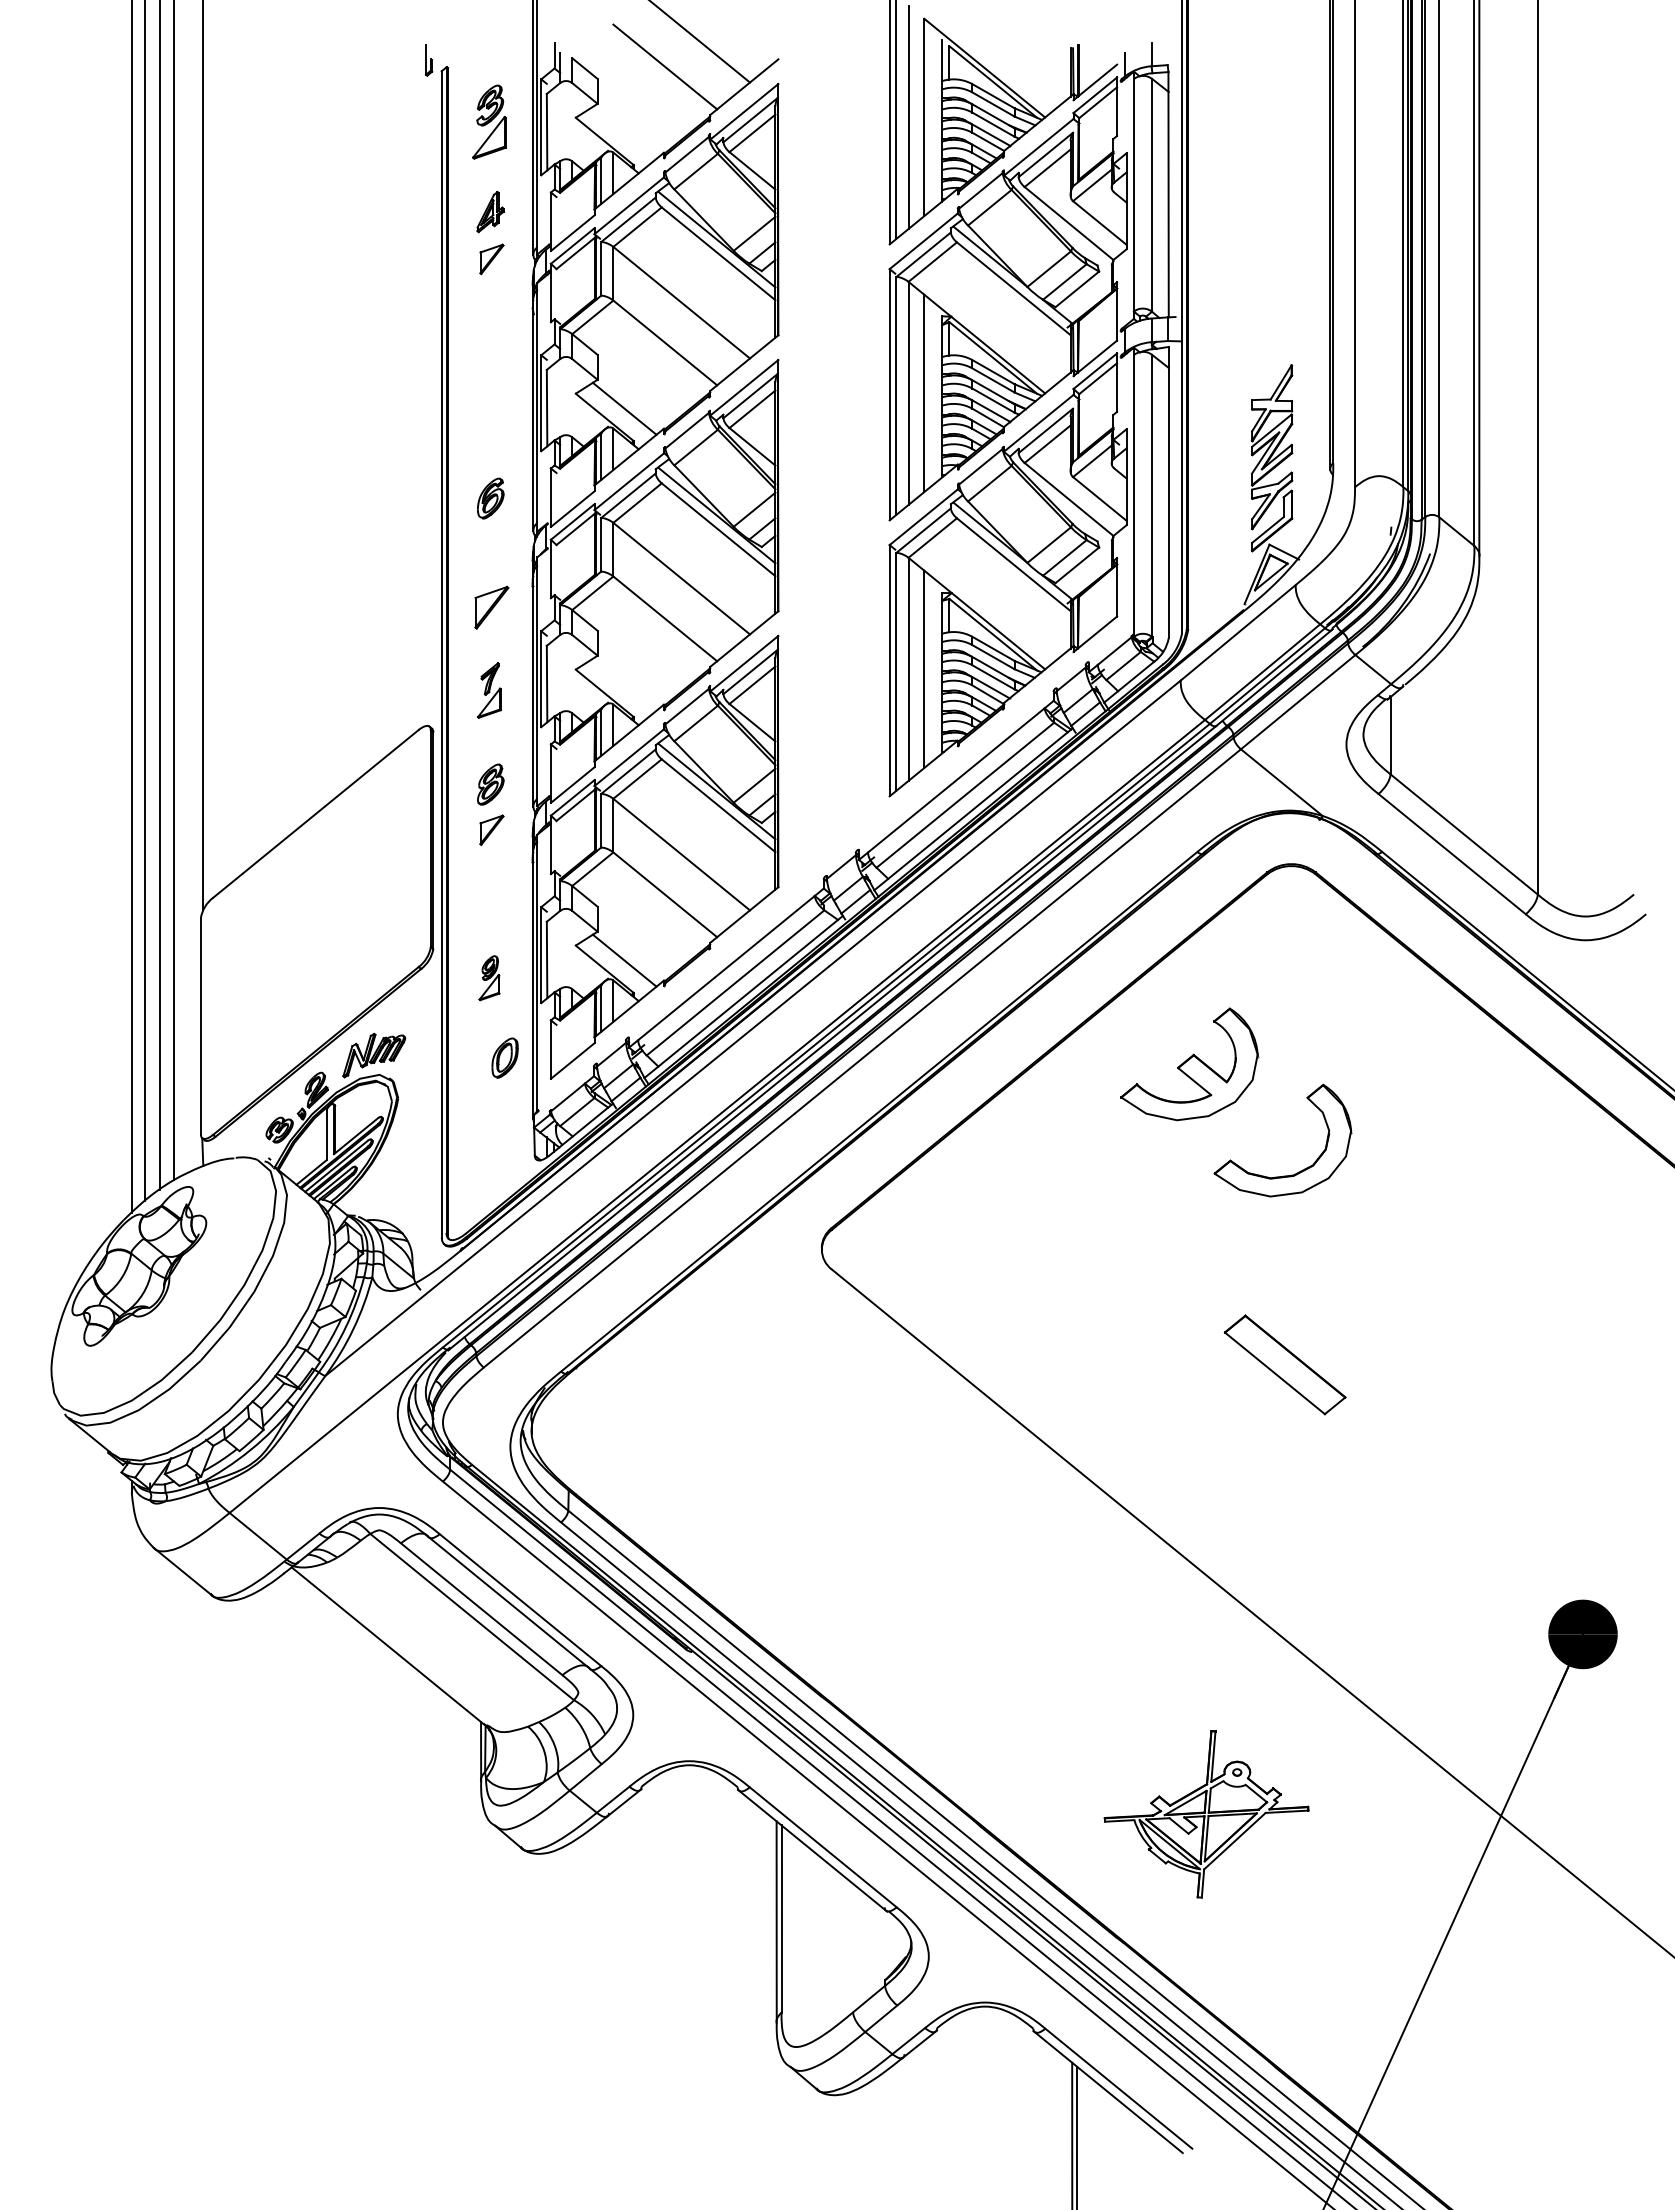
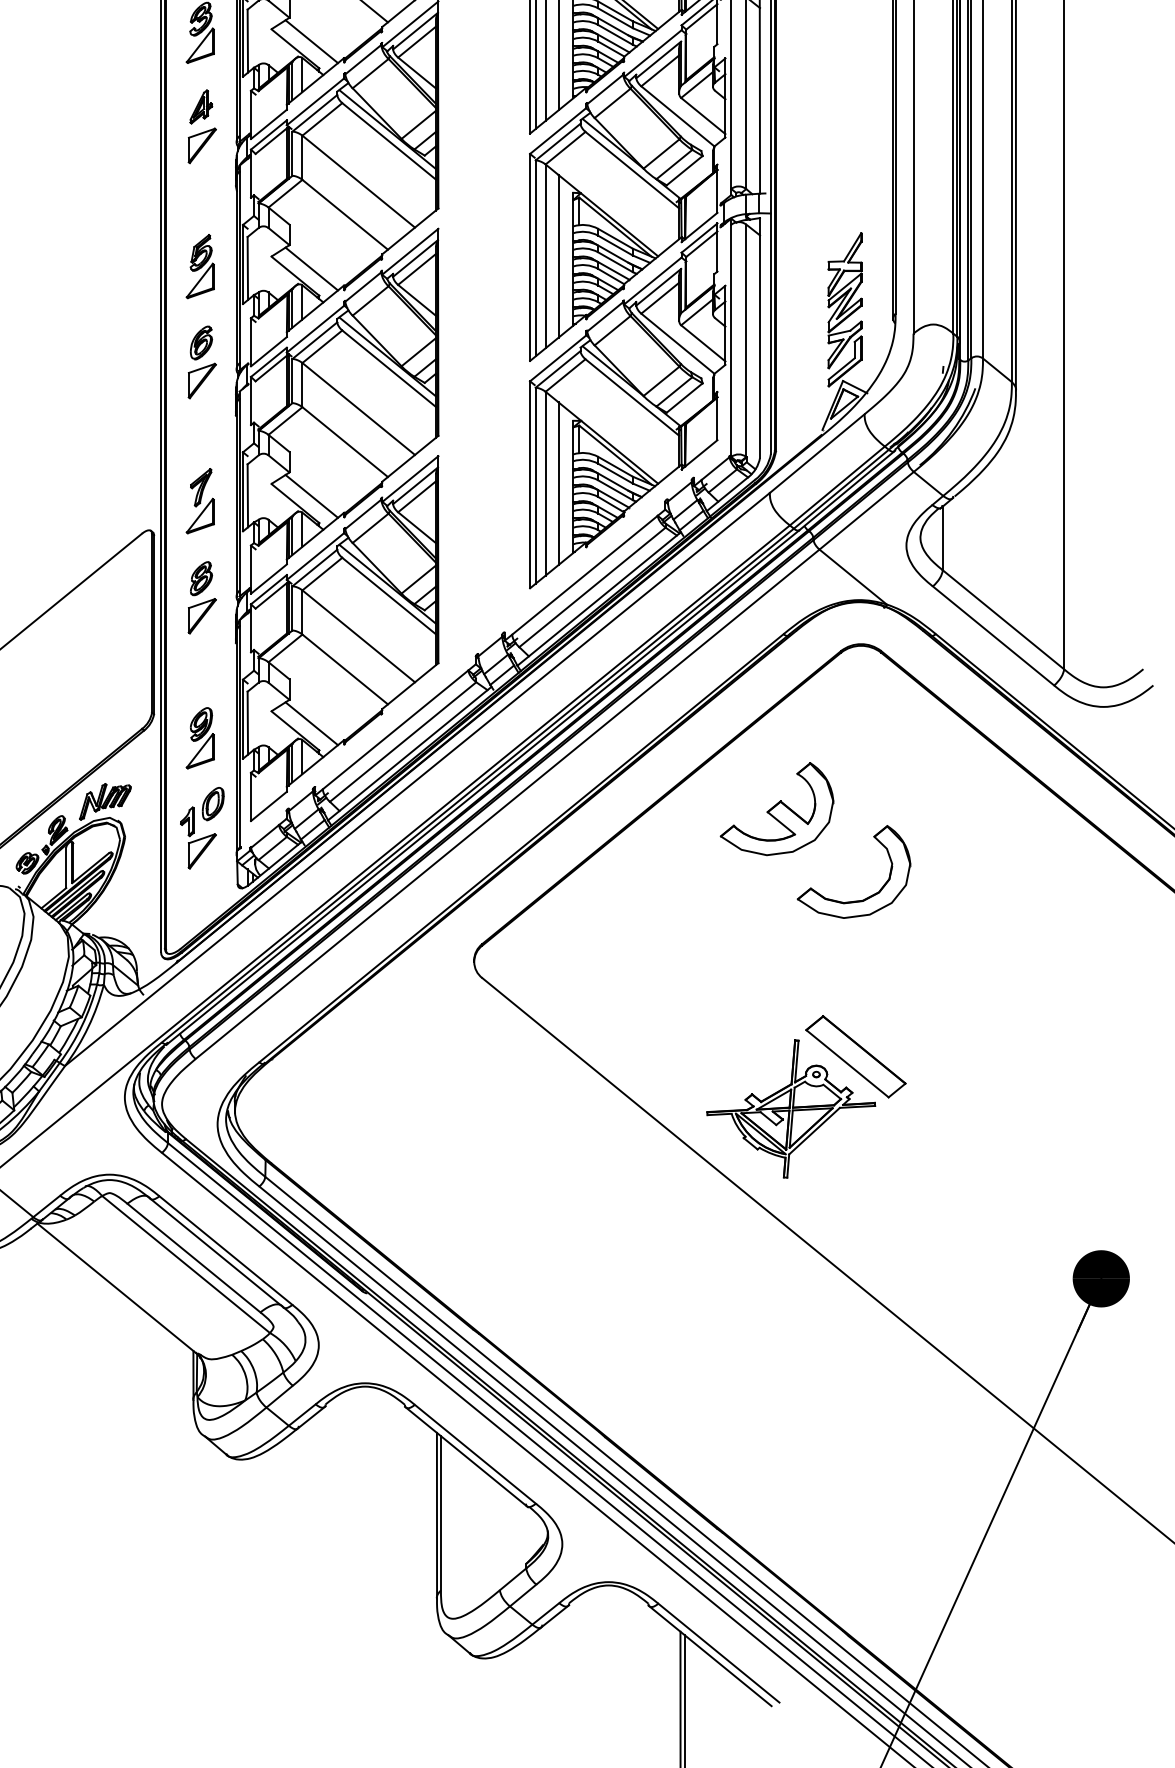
line: (624, 132) -> (311, 41), added
part: (491, 259) -> (202, 146), size x1.43
part: (489, 405) -> (200, 266), added
part: (491, 607) -> (202, 380), moved
line: (624, 684) -> (311, 496), added
part: (489, 690) -> (200, 501), size x1.43
part: (491, 830) -> (202, 616), size x1.43
part: (489, 977) -> (200, 737), size x1.67
part: (487, 1099) -> (198, 838), added
part: (1206, 1814) -> (791, 1109), moved

